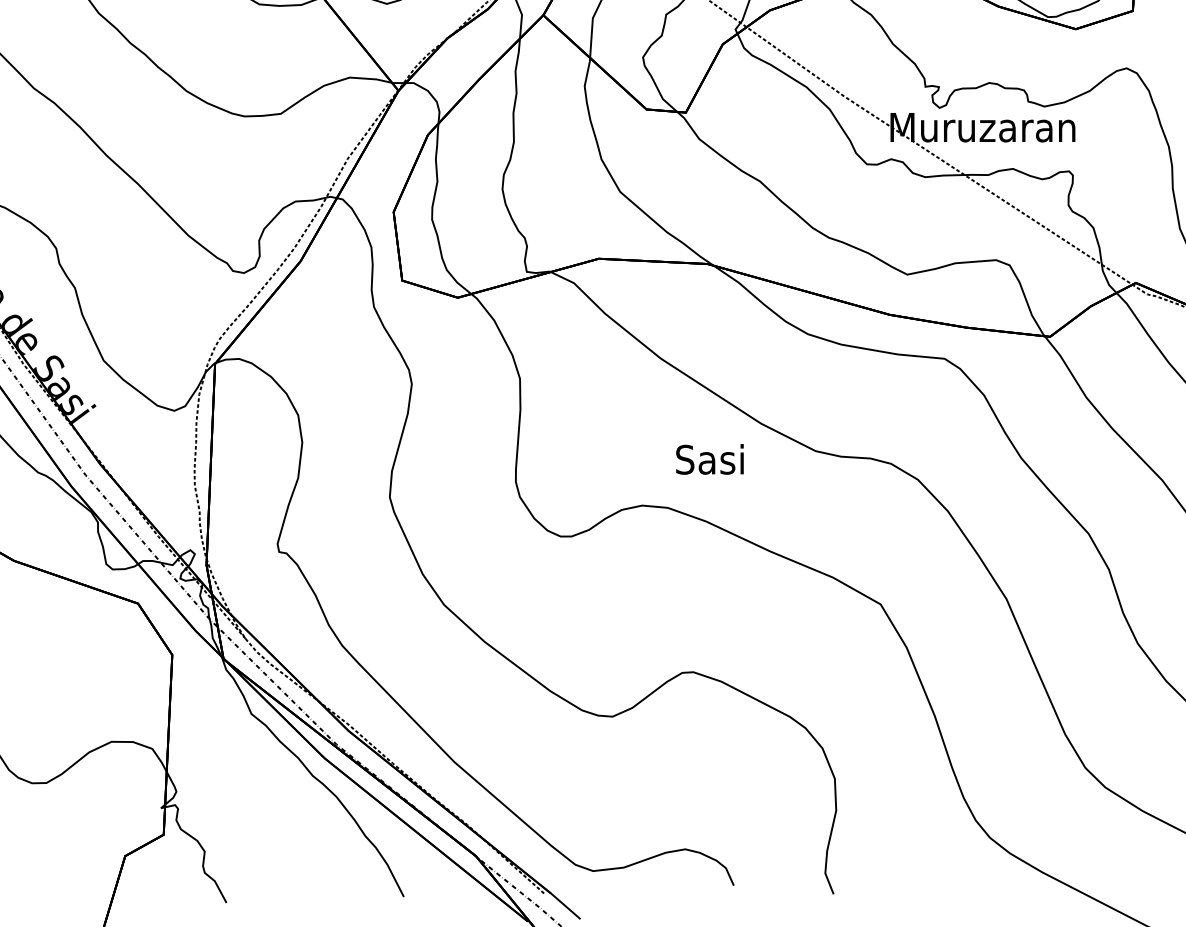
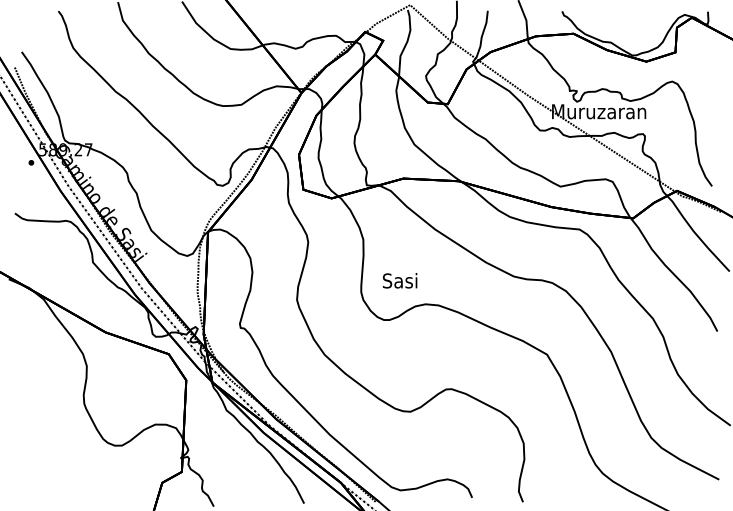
text: (710, 458) -> (400, 280), moved

